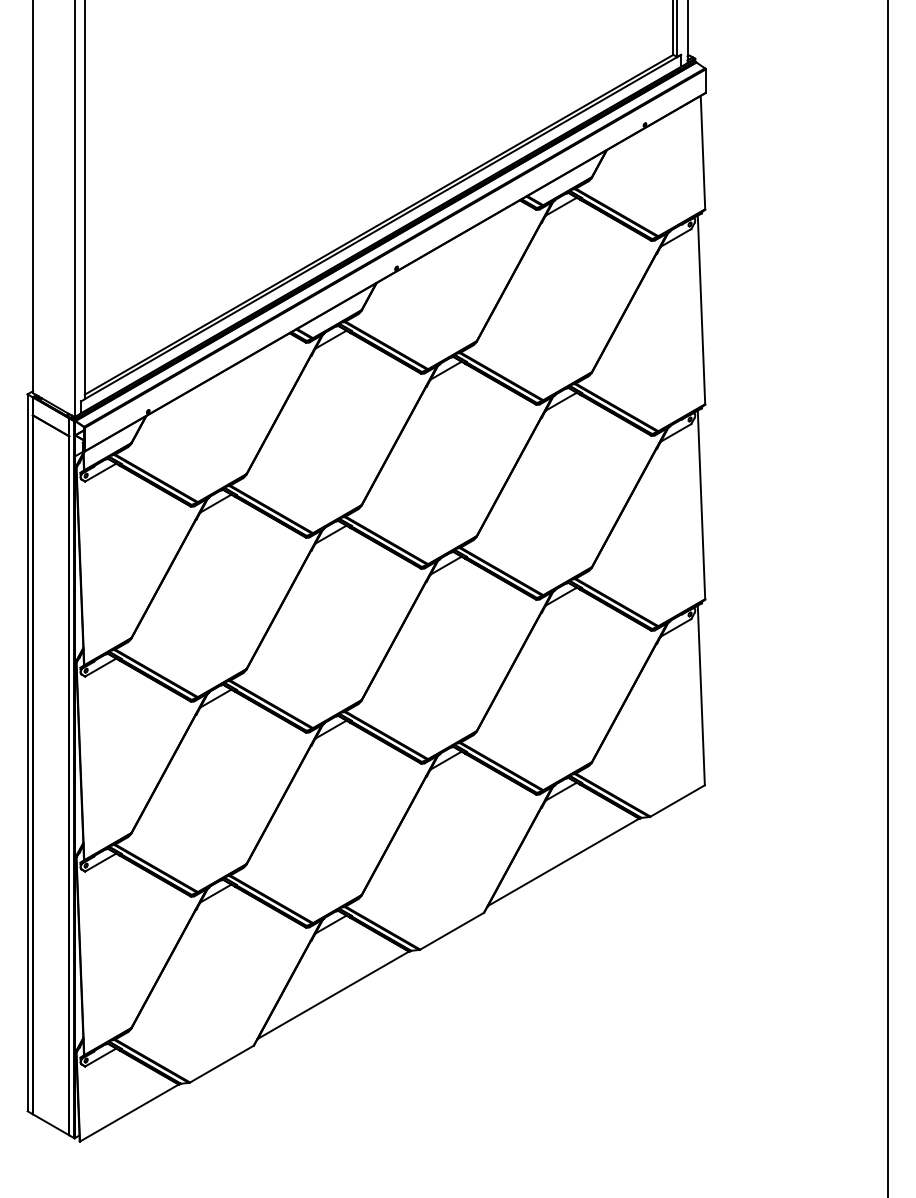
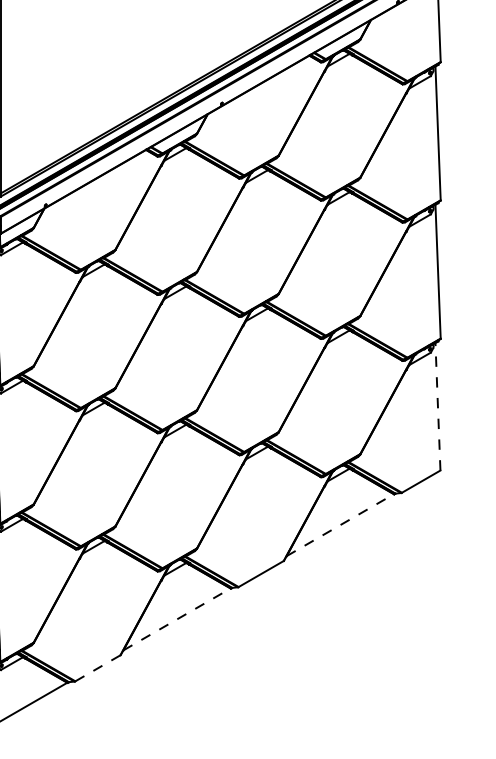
line: (701, 695) -> (438, 406), solid -> dashed
line: (564, 862) -> (340, 525), solid -> dashed
line: (333, 995) -> (177, 619), solid -> dashed
line: (221, 1064) -> (97, 668), solid -> dashed

